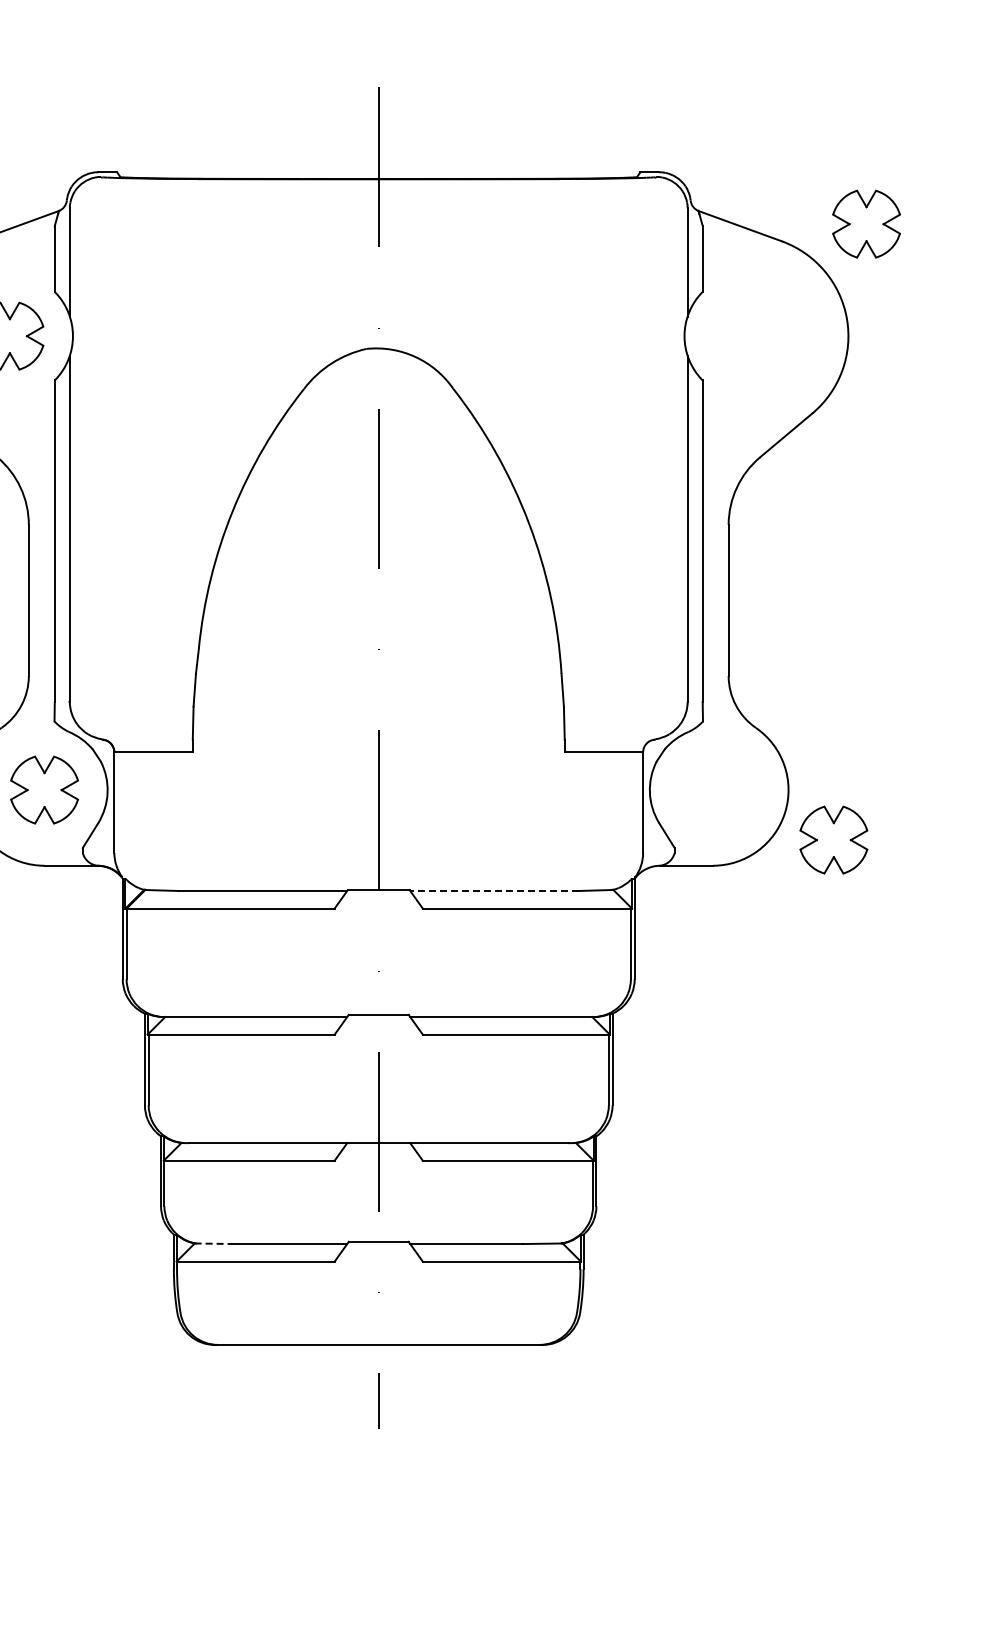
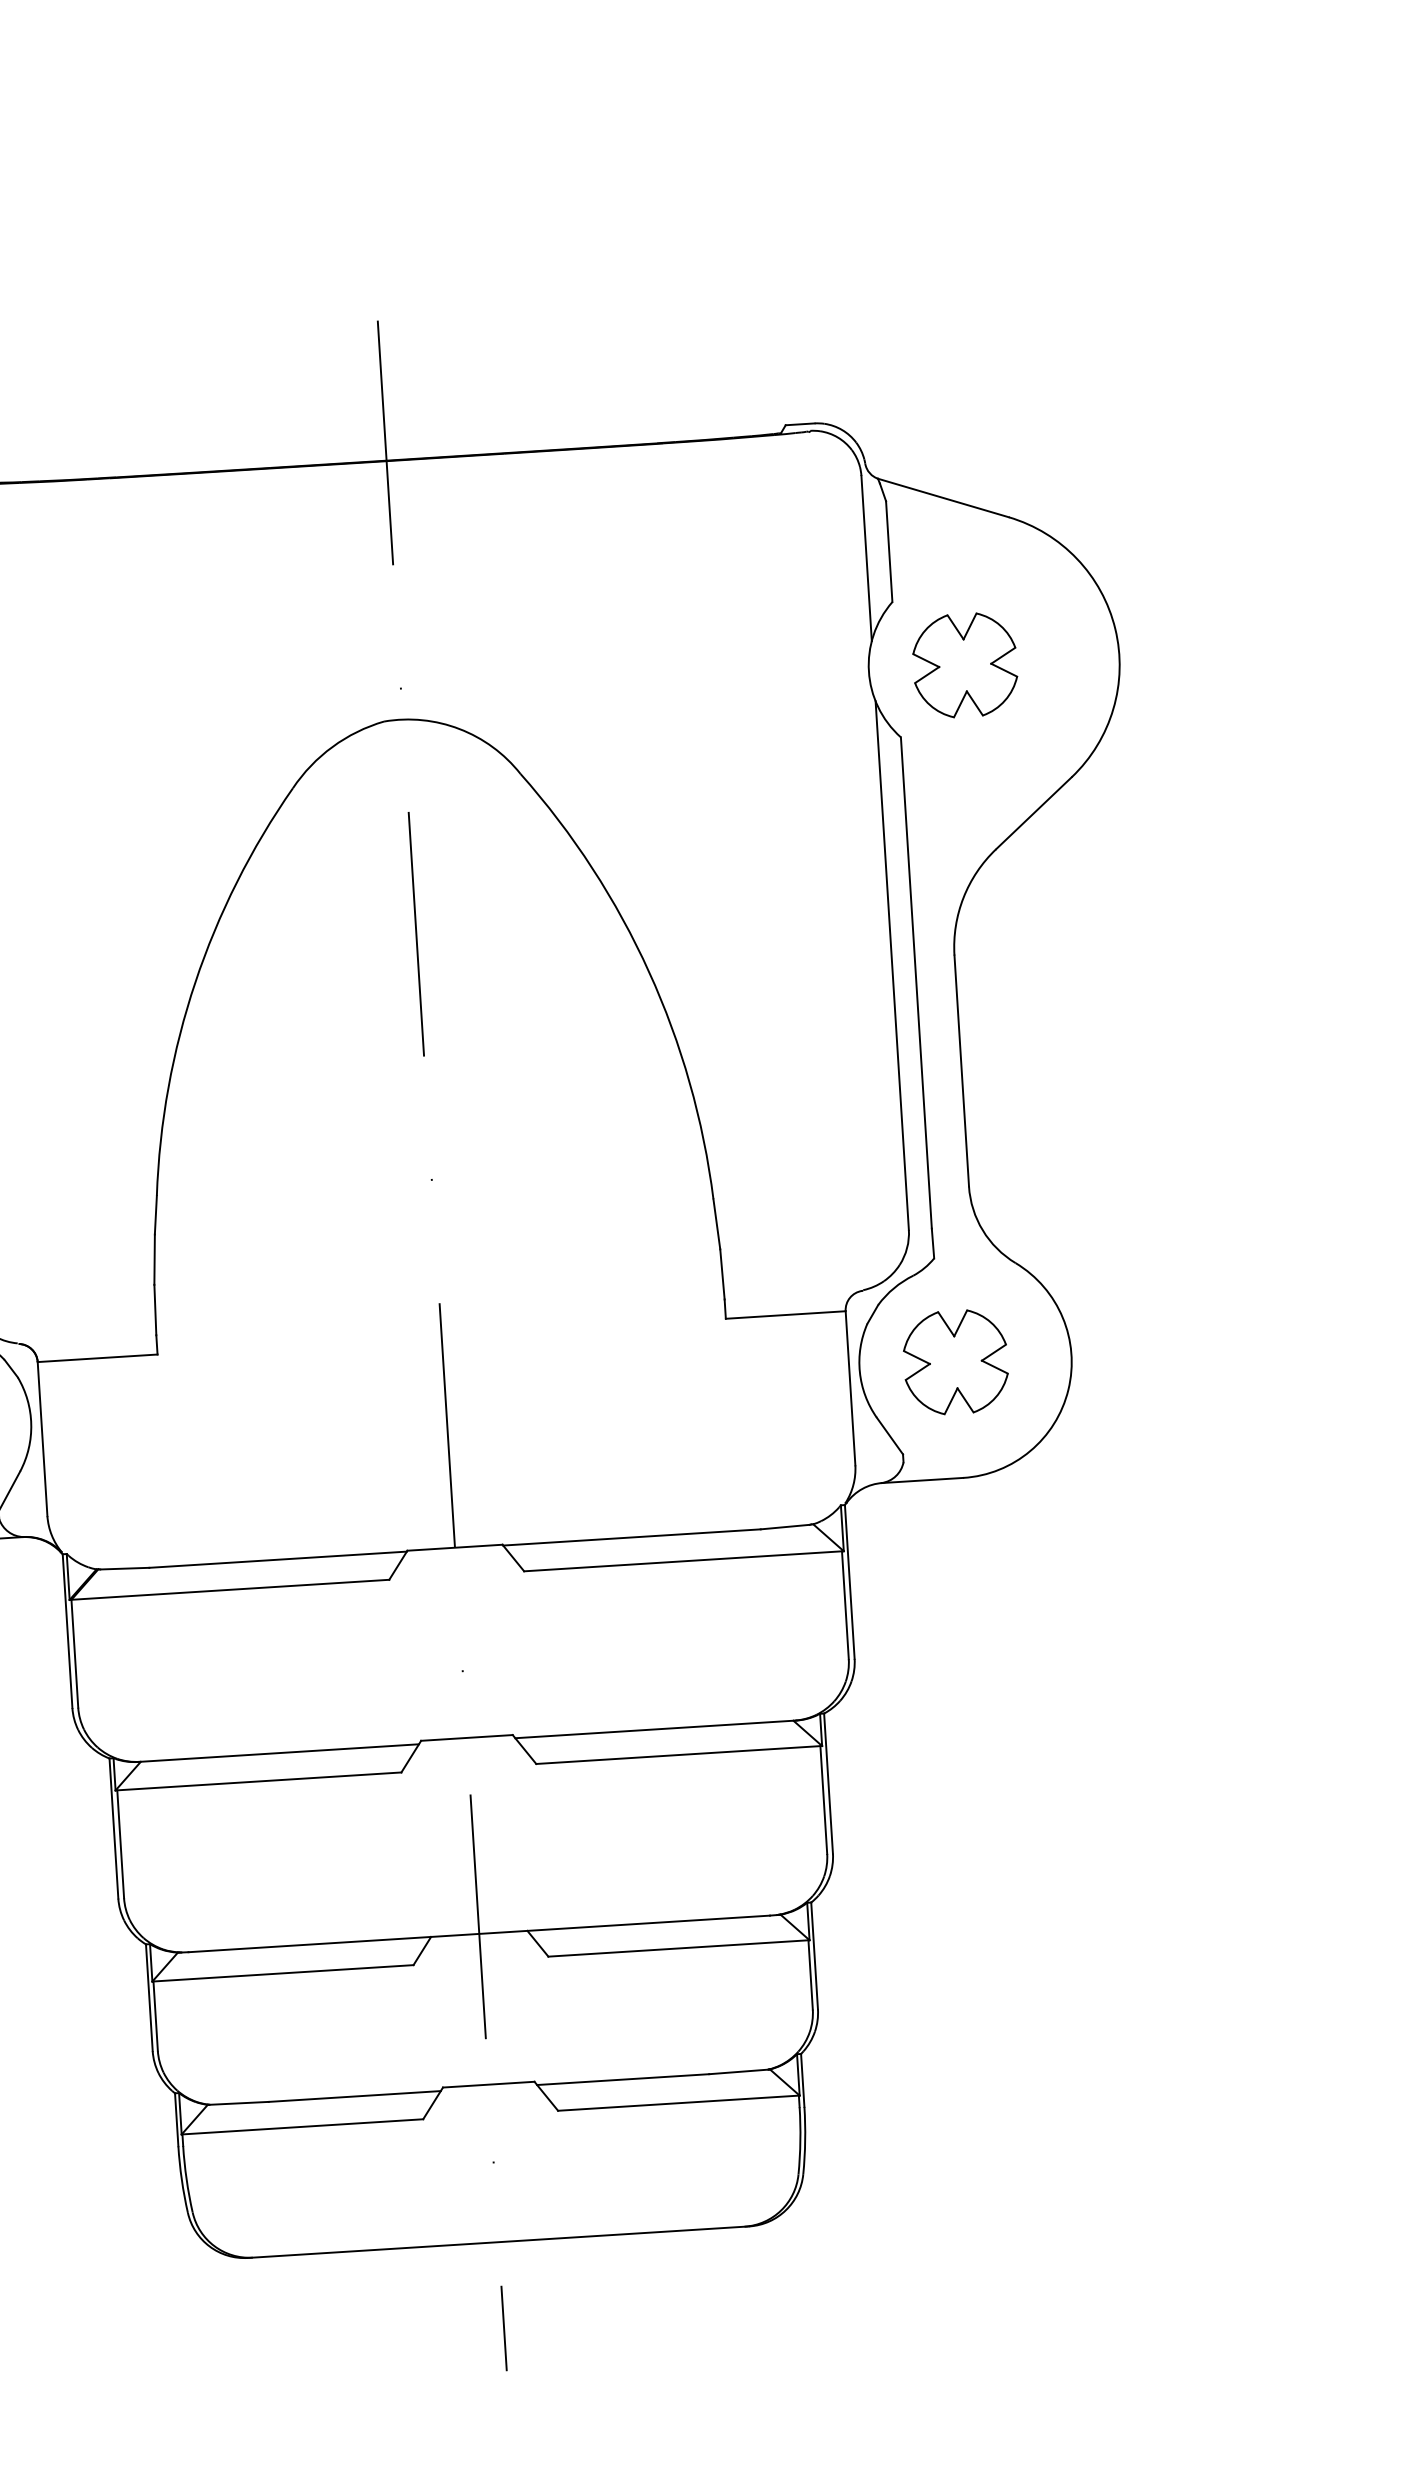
part: (866, 223) -> (965, 664), moved
part: (833, 839) -> (955, 1361), moved
line: (494, 890) -> (631, 1536), dashed -> solid
line: (214, 1243) -> (237, 2103), dashed -> solid

